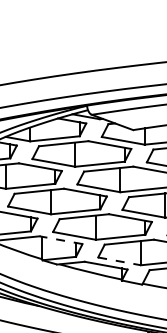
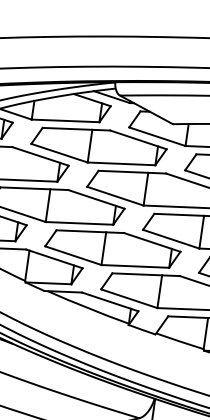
line: (61, 240) -> (54, 259), dashed -> solid
line: (119, 261) -> (129, 298), dashed -> solid

